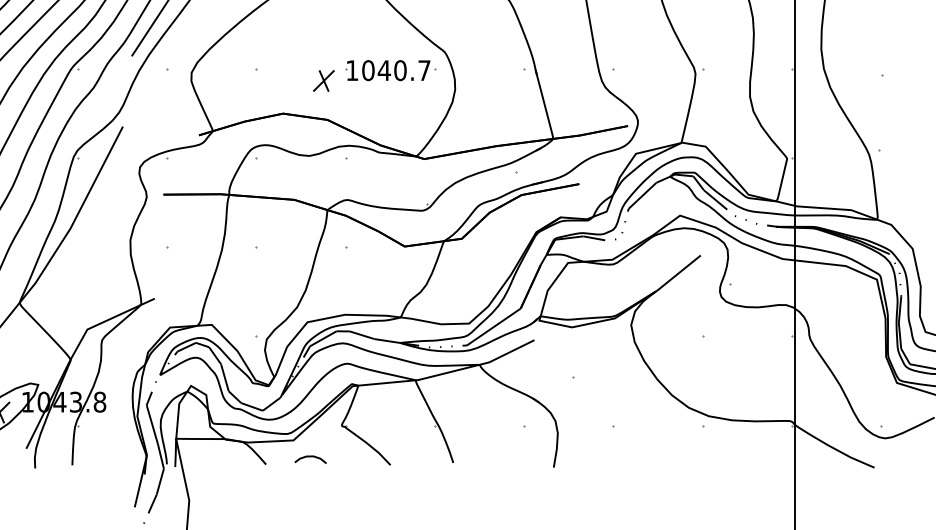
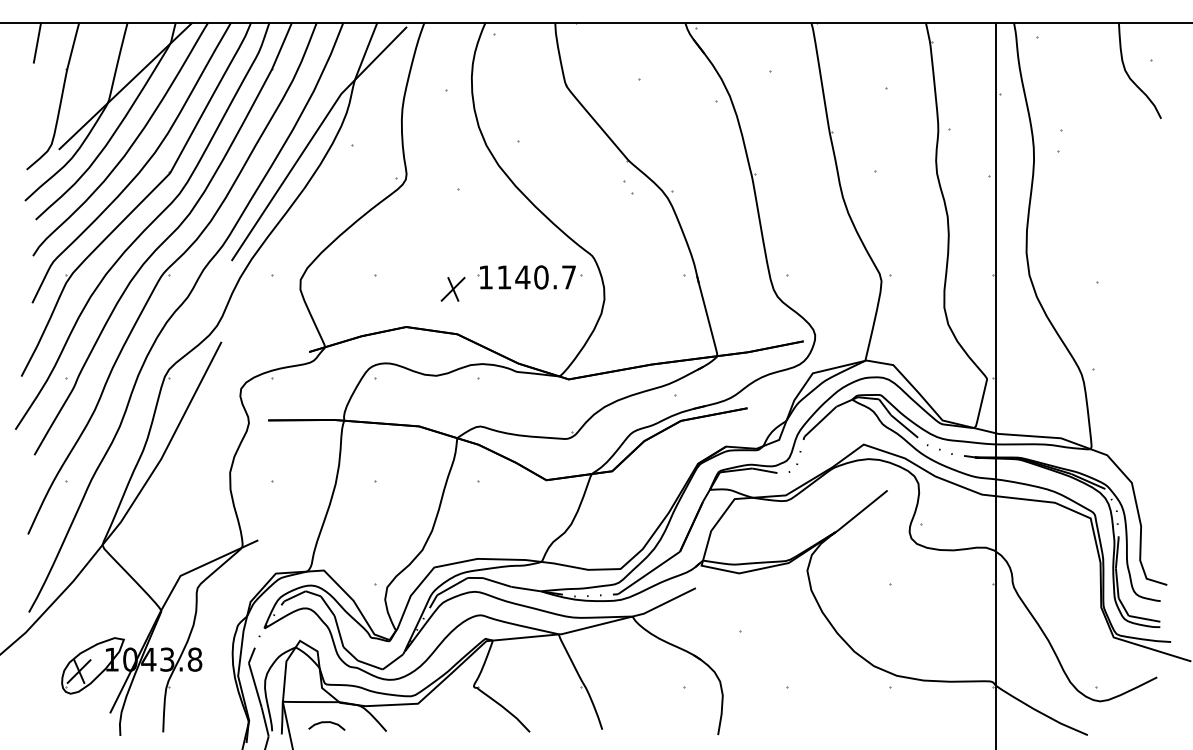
text: (368, 70) -> (504, 277), 1040.7 -> 1140.7
curve: (310, 457) -> (326, 723), moved

